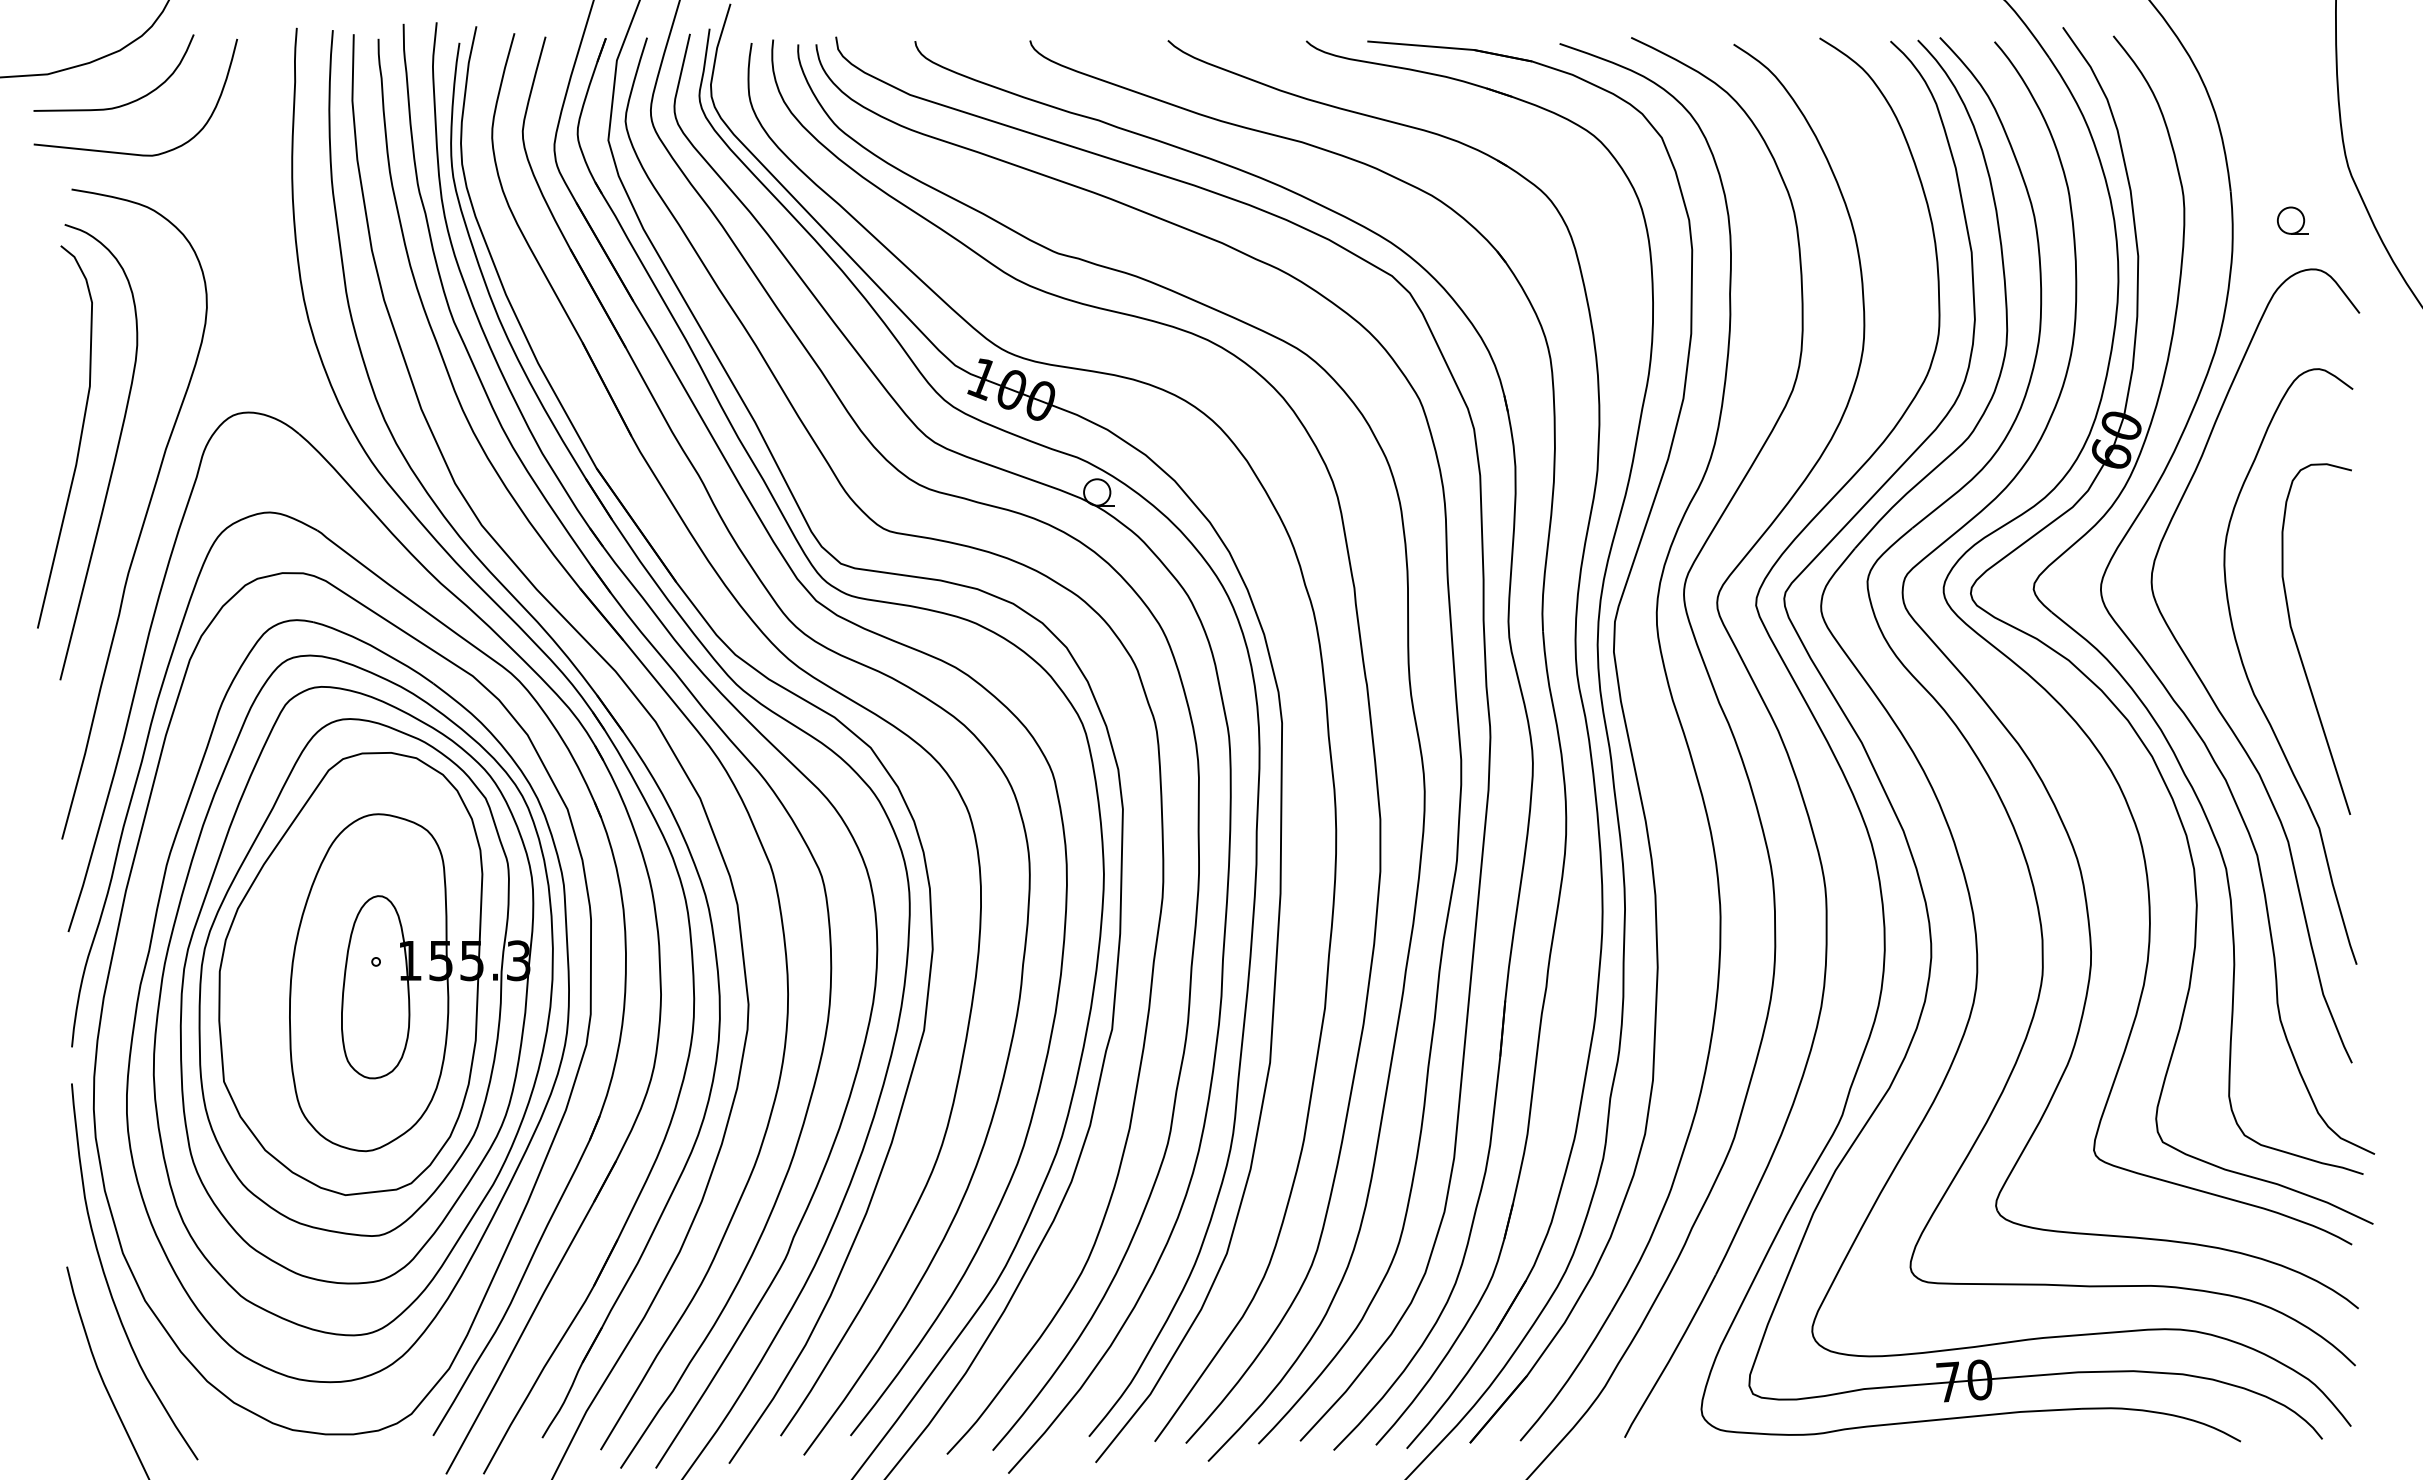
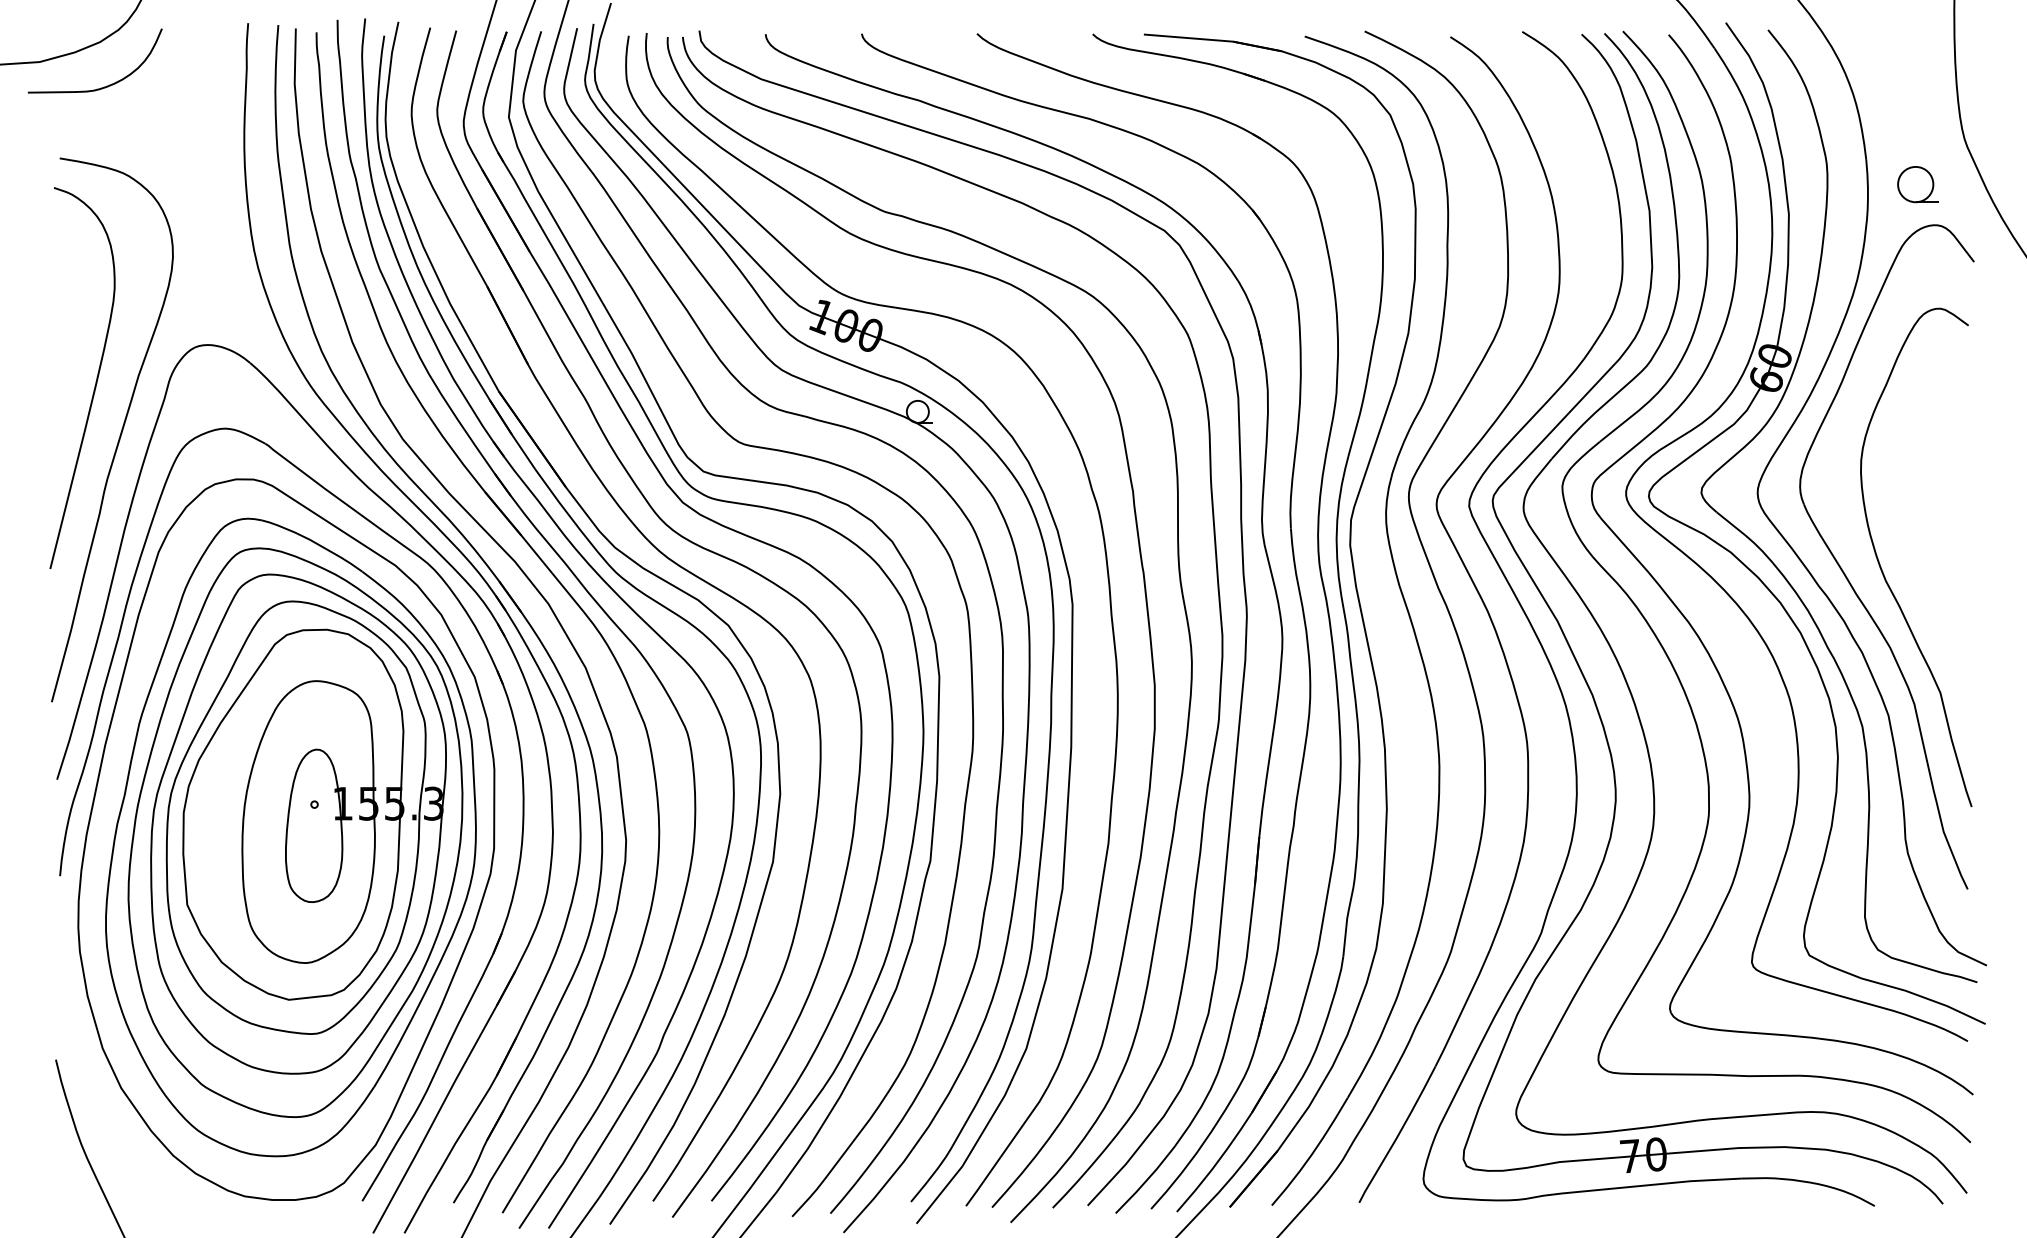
curve: (126, 152) -> (105, 127), removed
part: (2292, 220) -> (1917, 184), size x1.6
curve: (79, 438) -> (66, 366), removed
curve: (2297, 644) -> (1922, 539), removed
curve: (107, 1280) -> (89, 1071), removed

